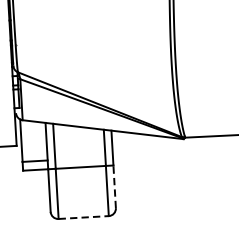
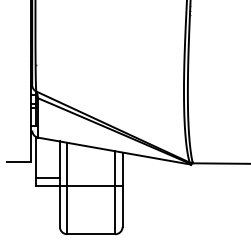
line: (114, 186) -> (122, 206), dashed -> solid
line: (83, 217) -> (91, 234), dashed -> solid

